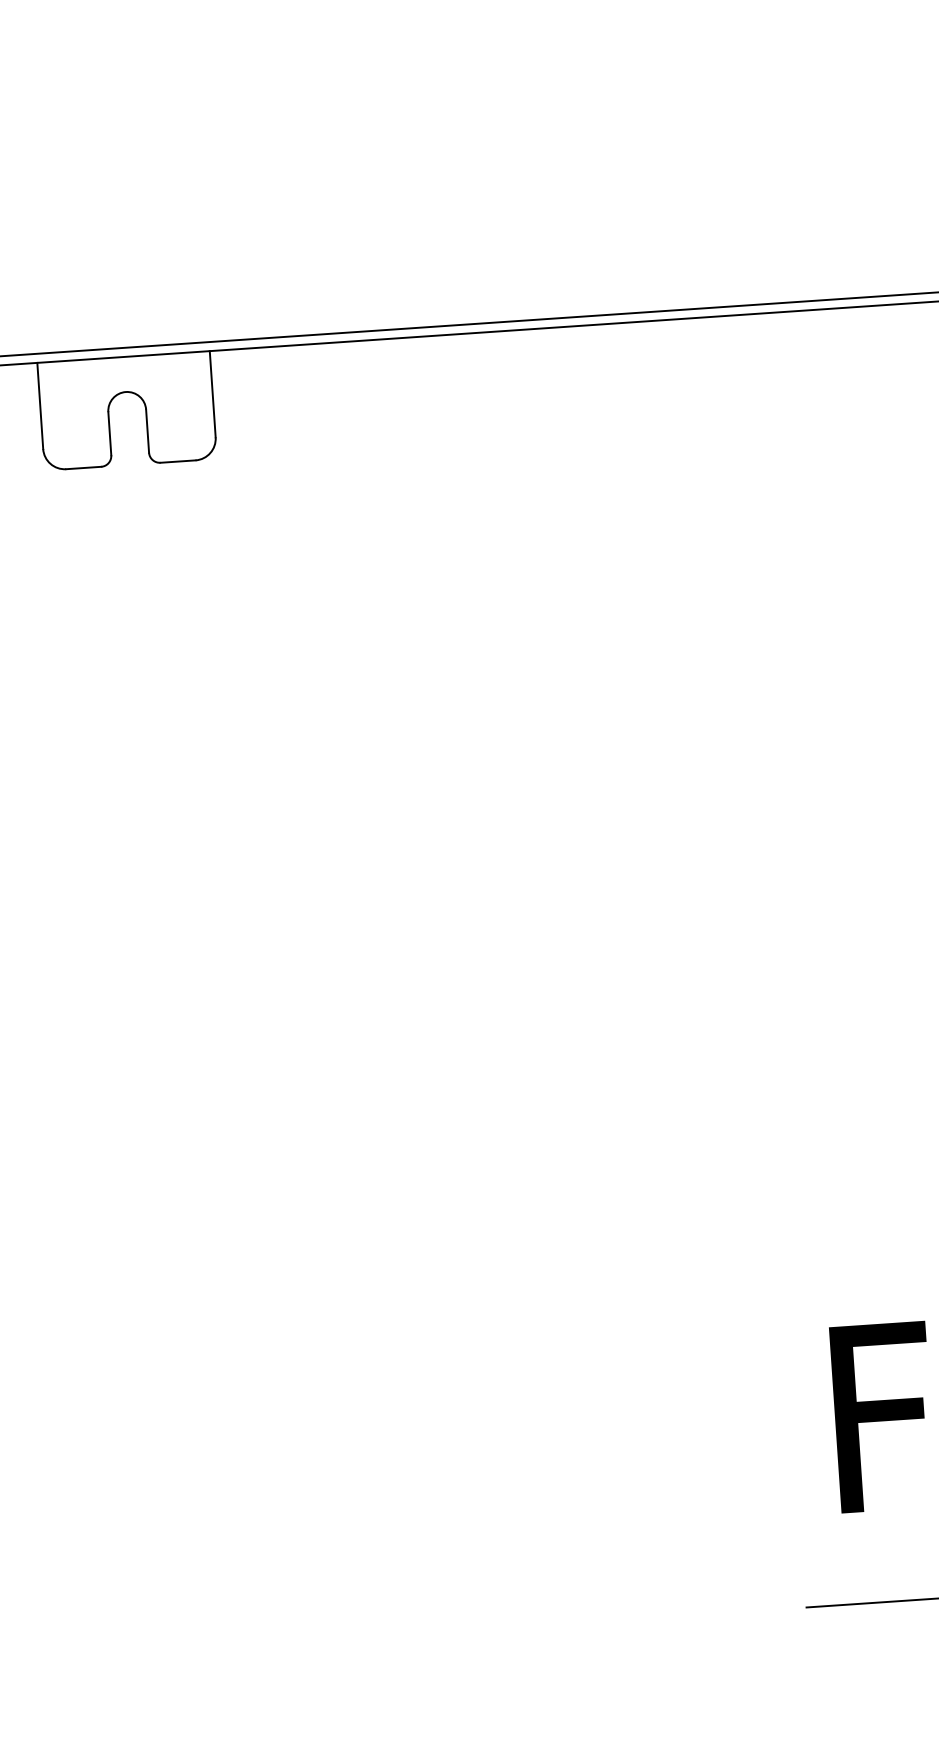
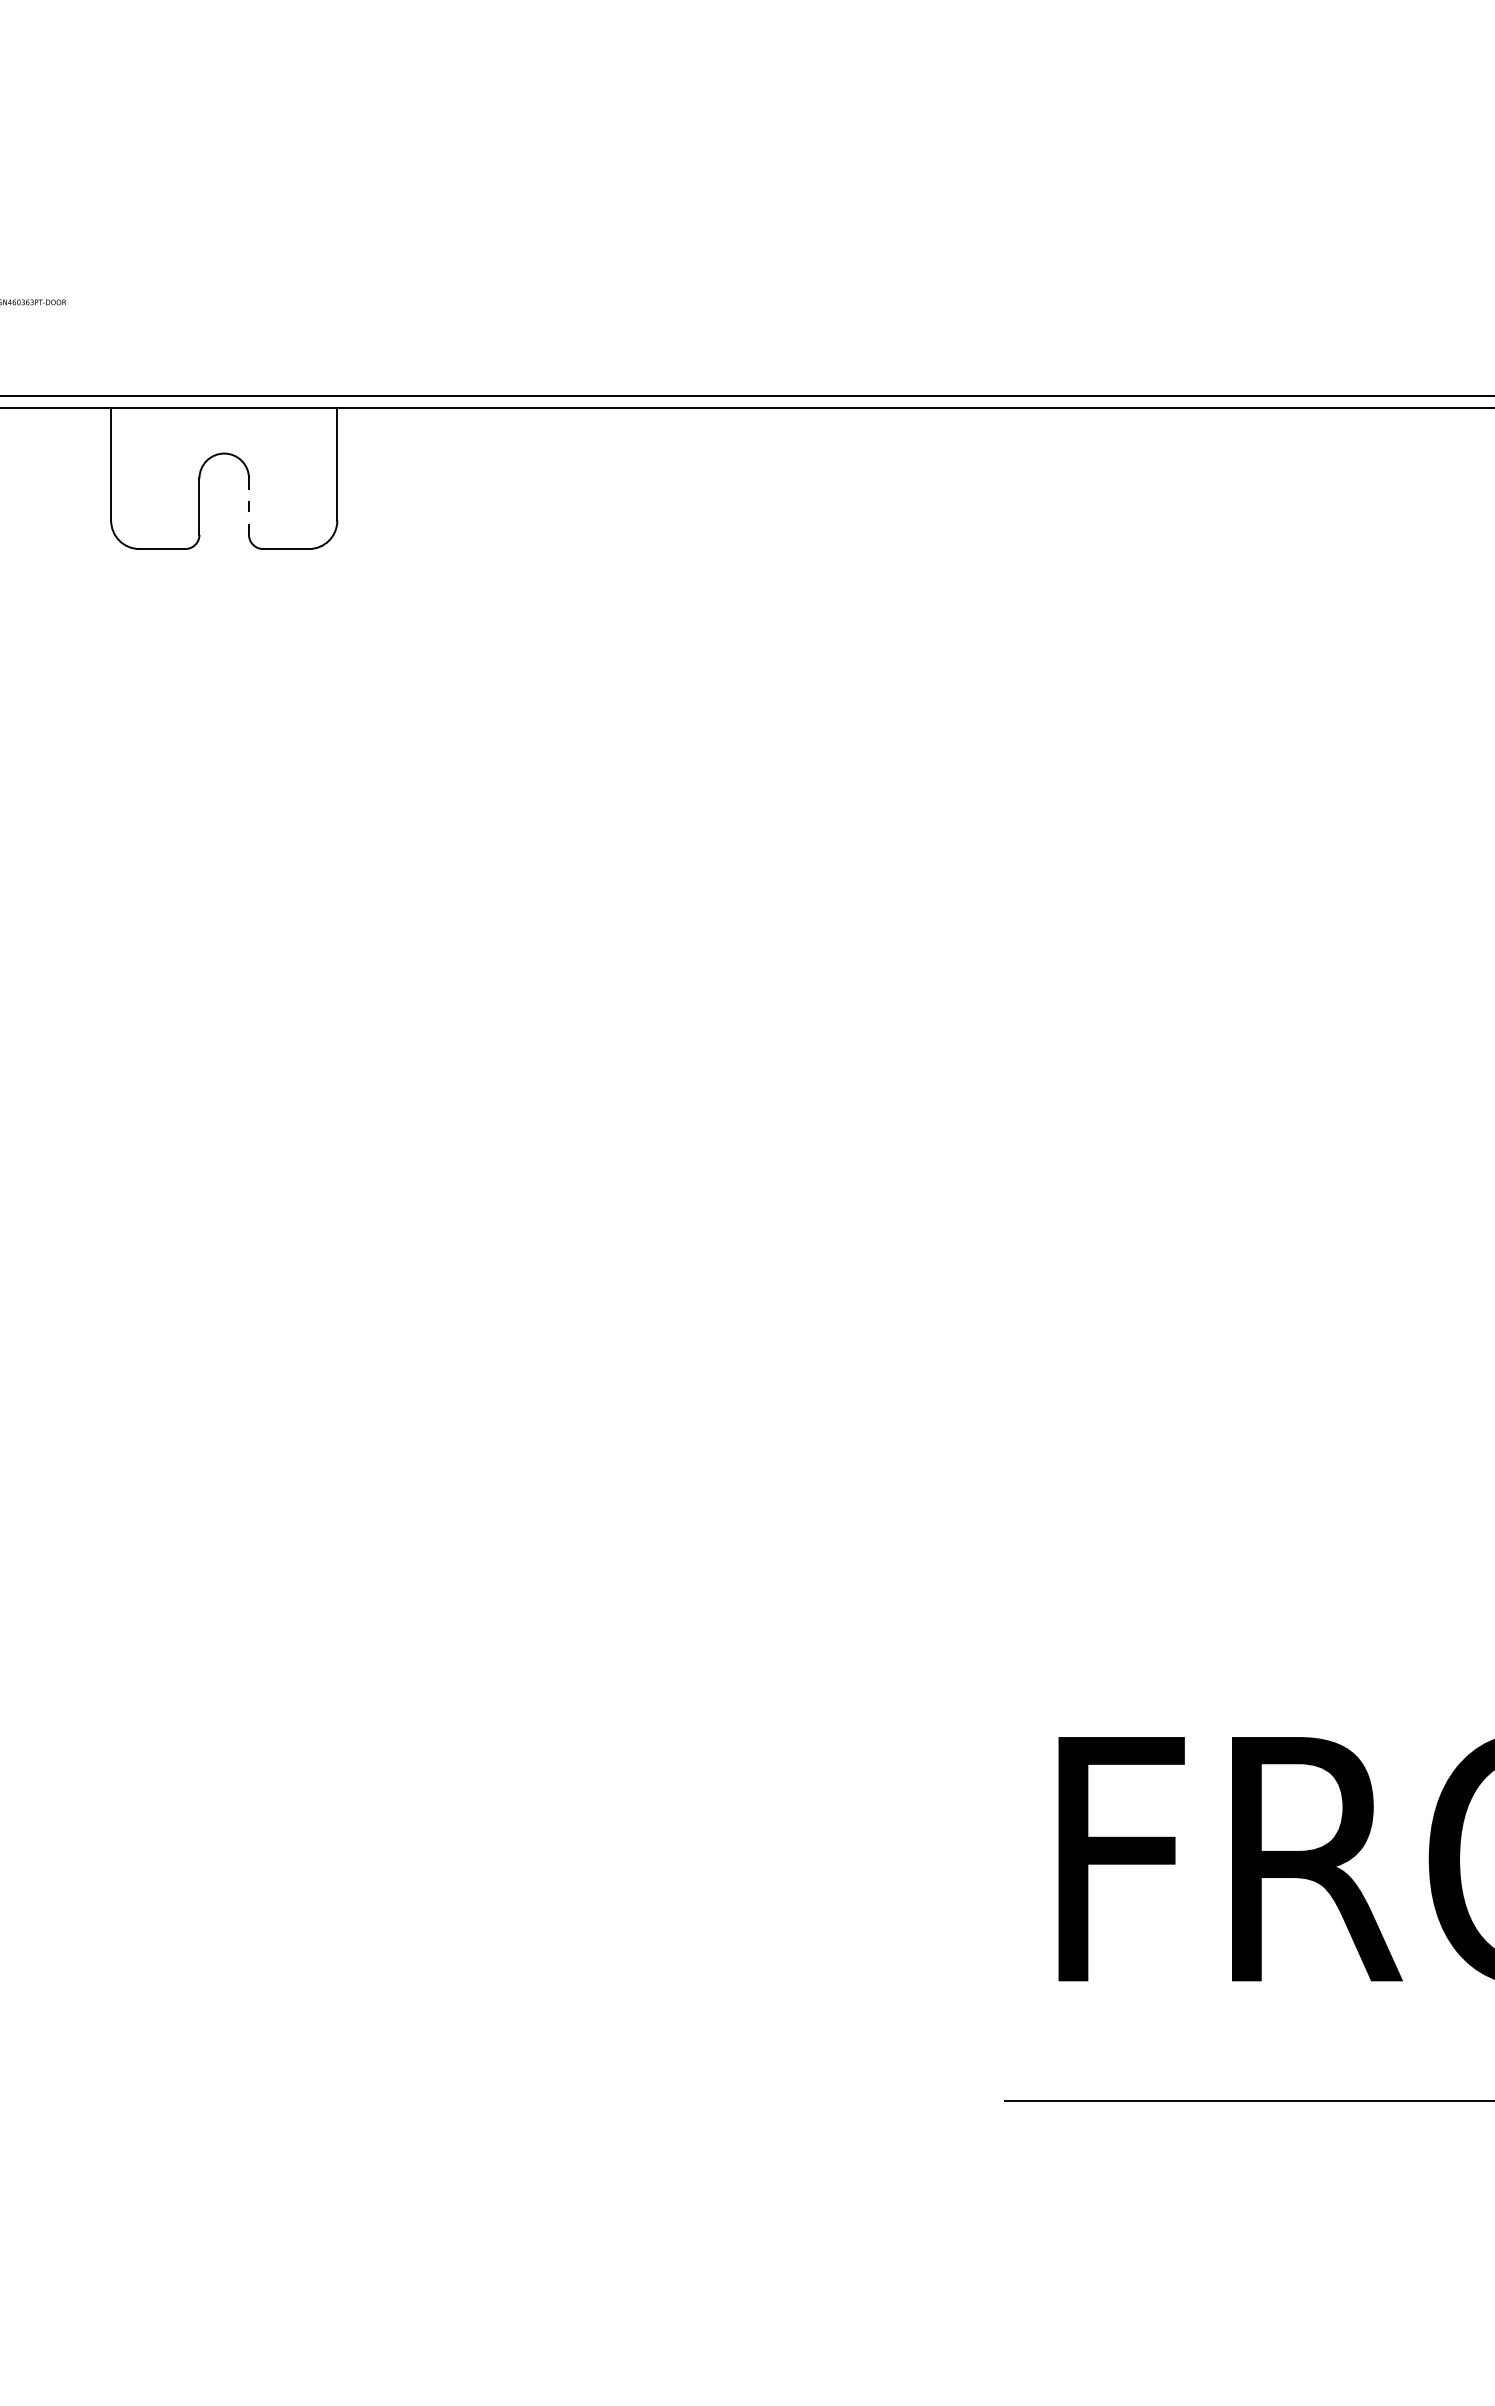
line: (148, 431) -> (249, 507), solid -> dashed

